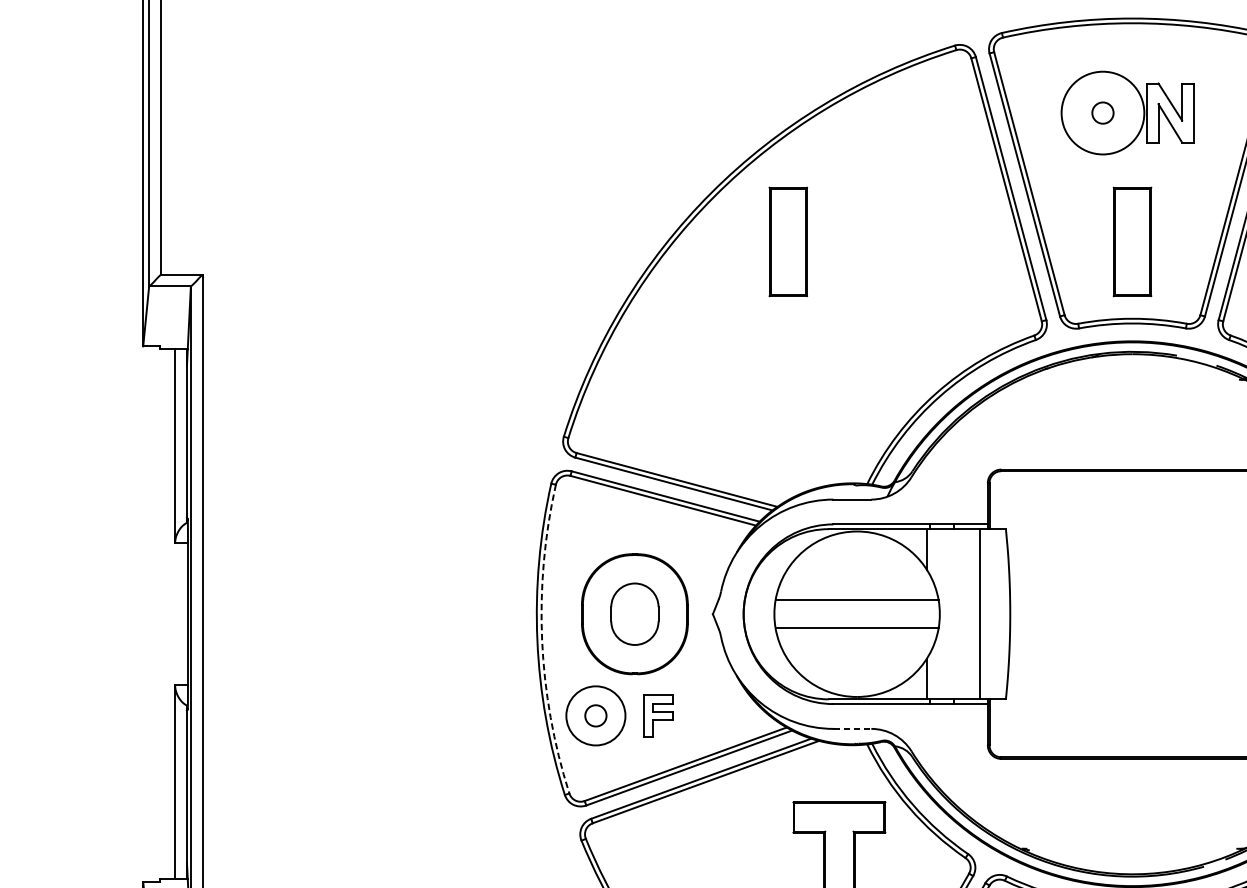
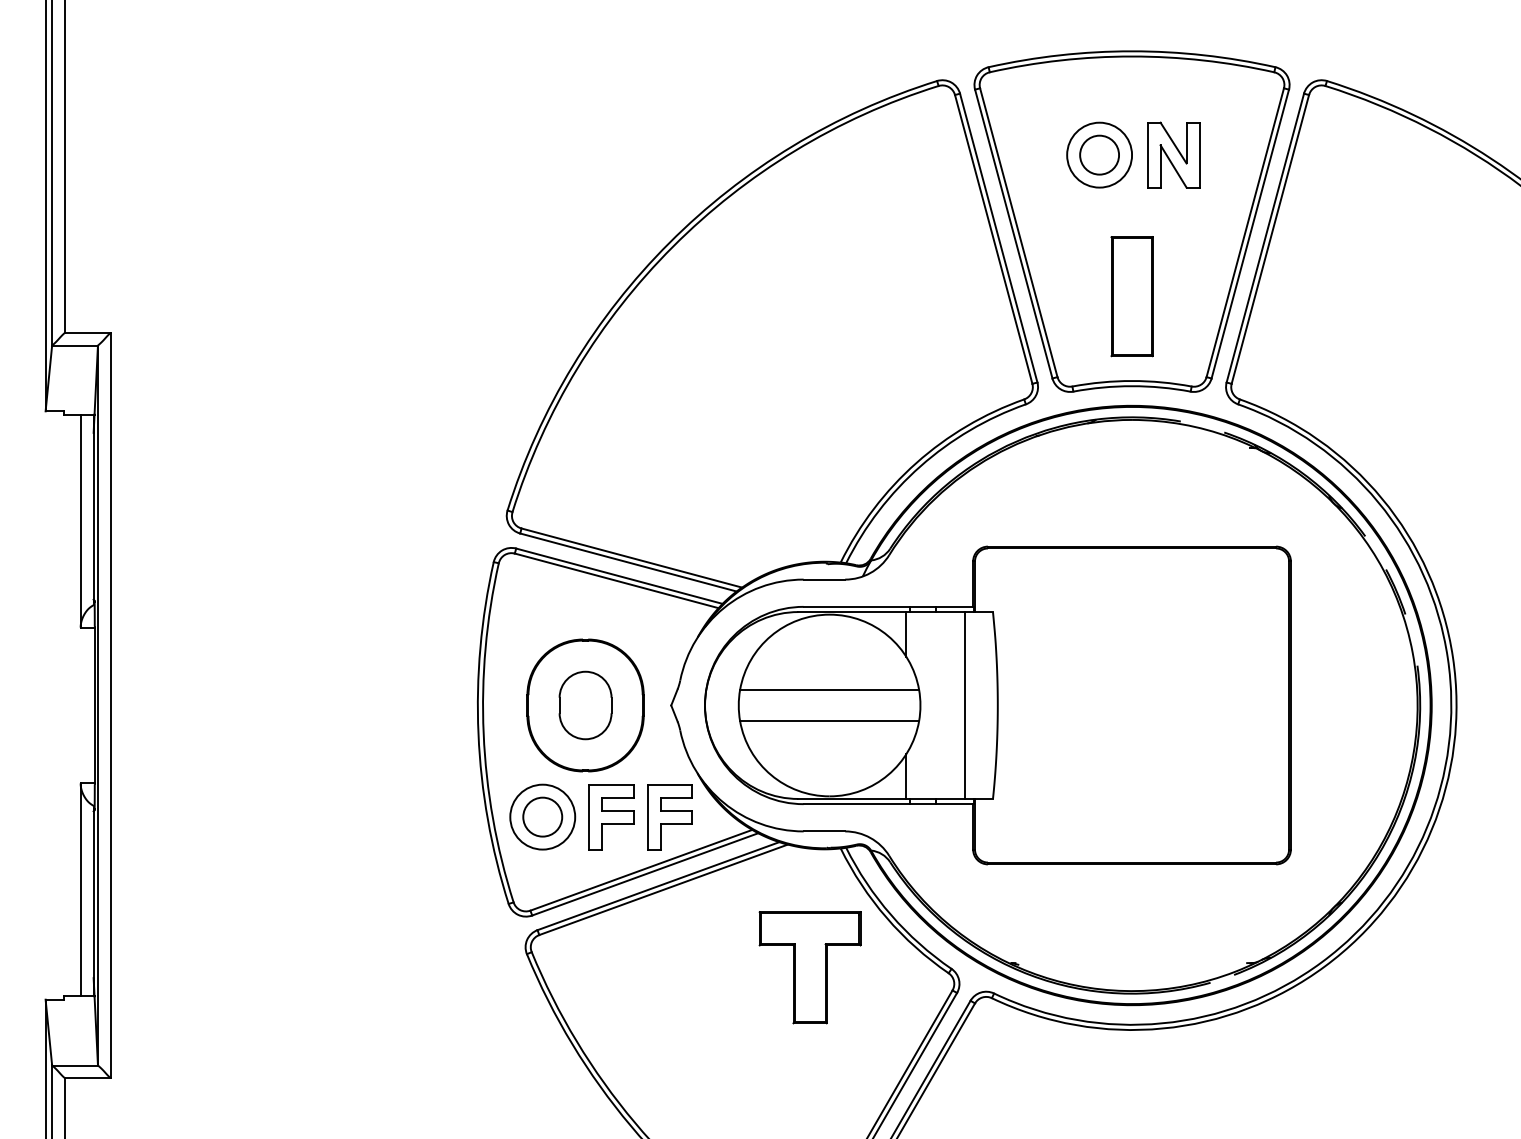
circle: (1102, 112) -> (1099, 154), size x0.71
circle: (1102, 112) -> (1099, 154), size x1.67
part: (787, 241) -> (753, 296), removed
arc: (541, 639) -> (483, 733), dashed -> solid
circle: (595, 715) -> (542, 816), size x1.67
part: (658, 716) -> (611, 817), size x1.43
part: (711, 716) -> (669, 817), added
line: (852, 728) -> (824, 831), dashed -> solid

